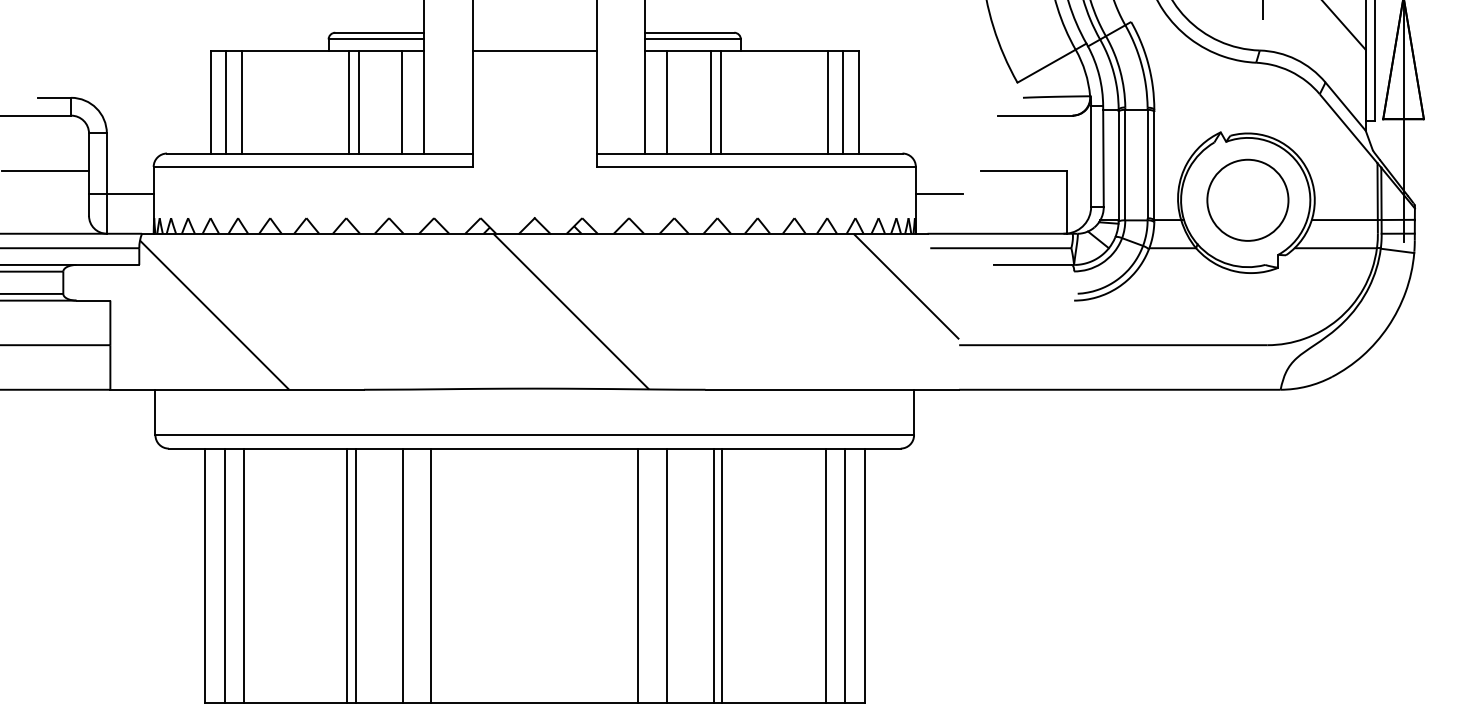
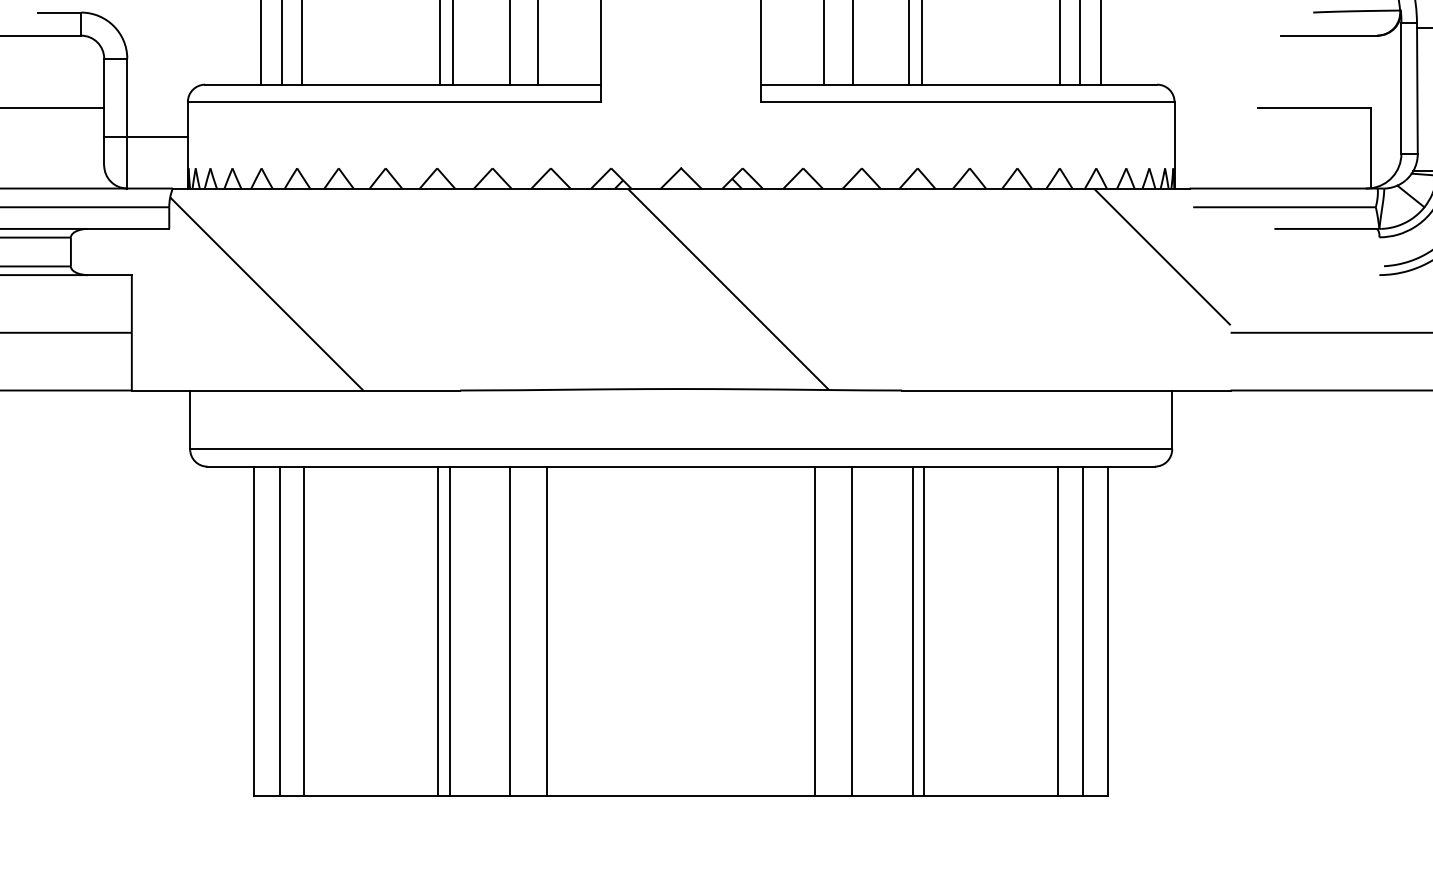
line: (938, 193) -> (1203, 136), removed

